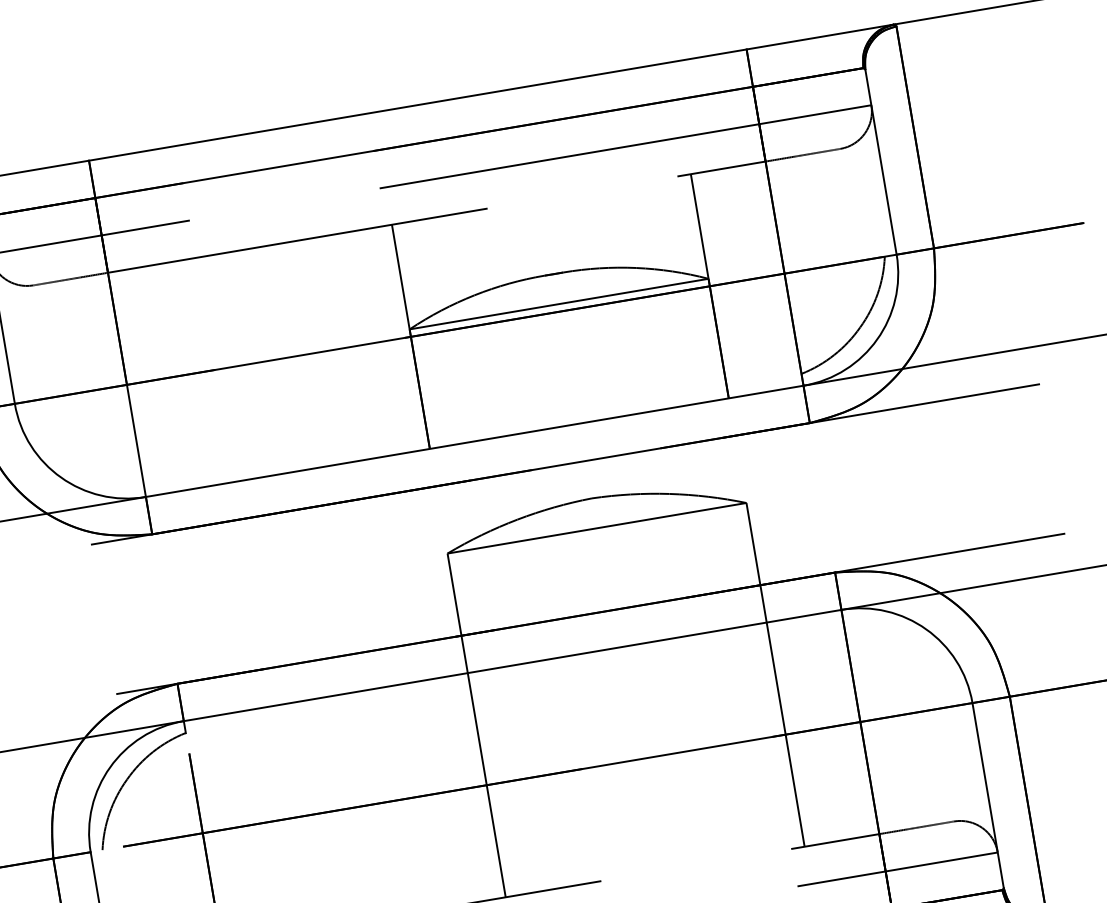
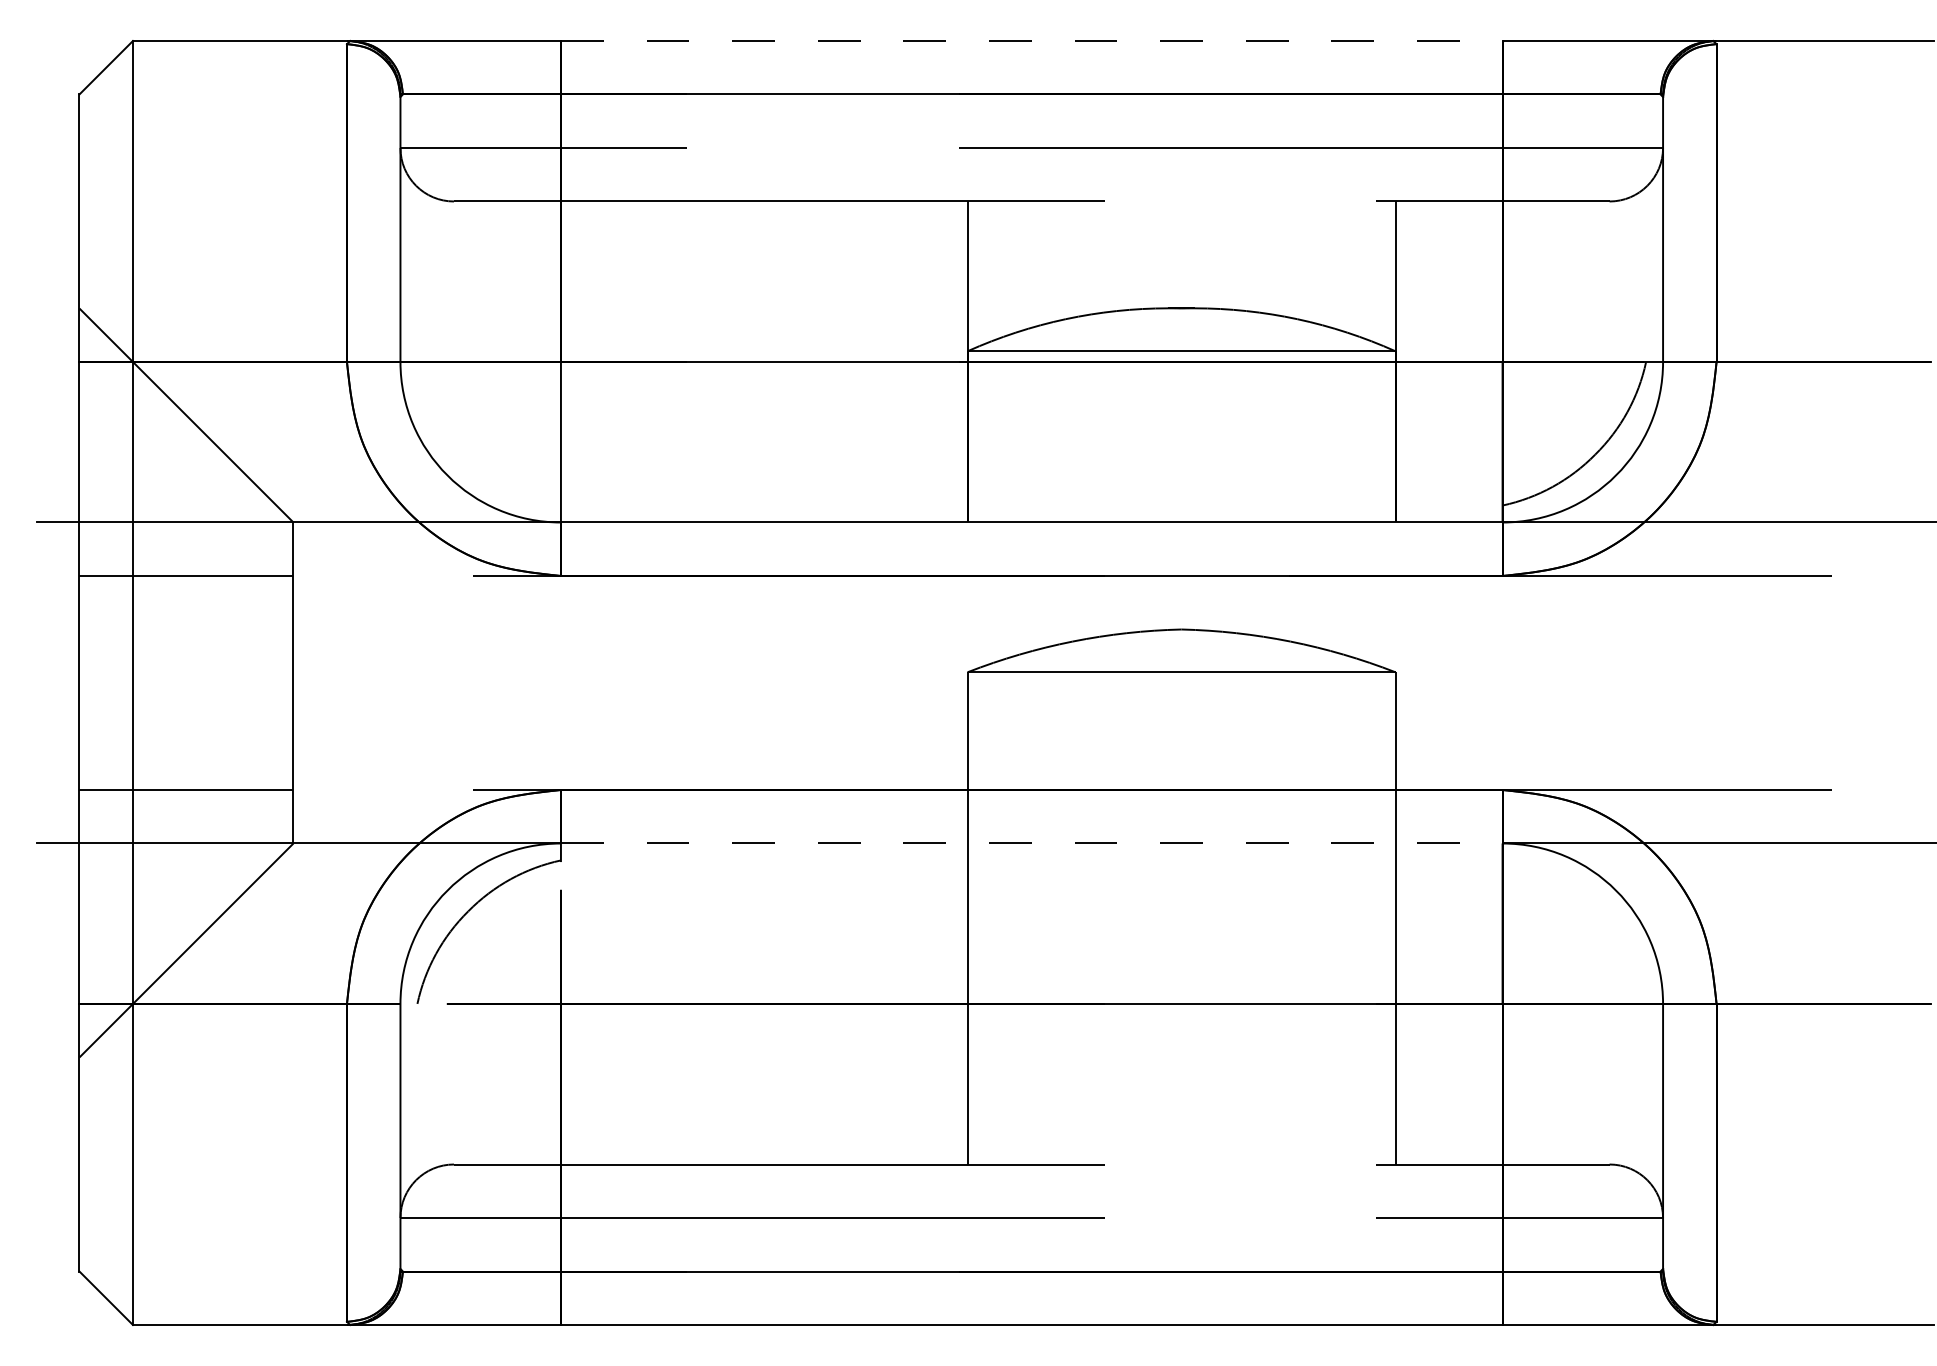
line: (417, 105) -> (1031, 41), solid -> dashed
line: (512, 665) -> (1031, 843), solid -> dashed

